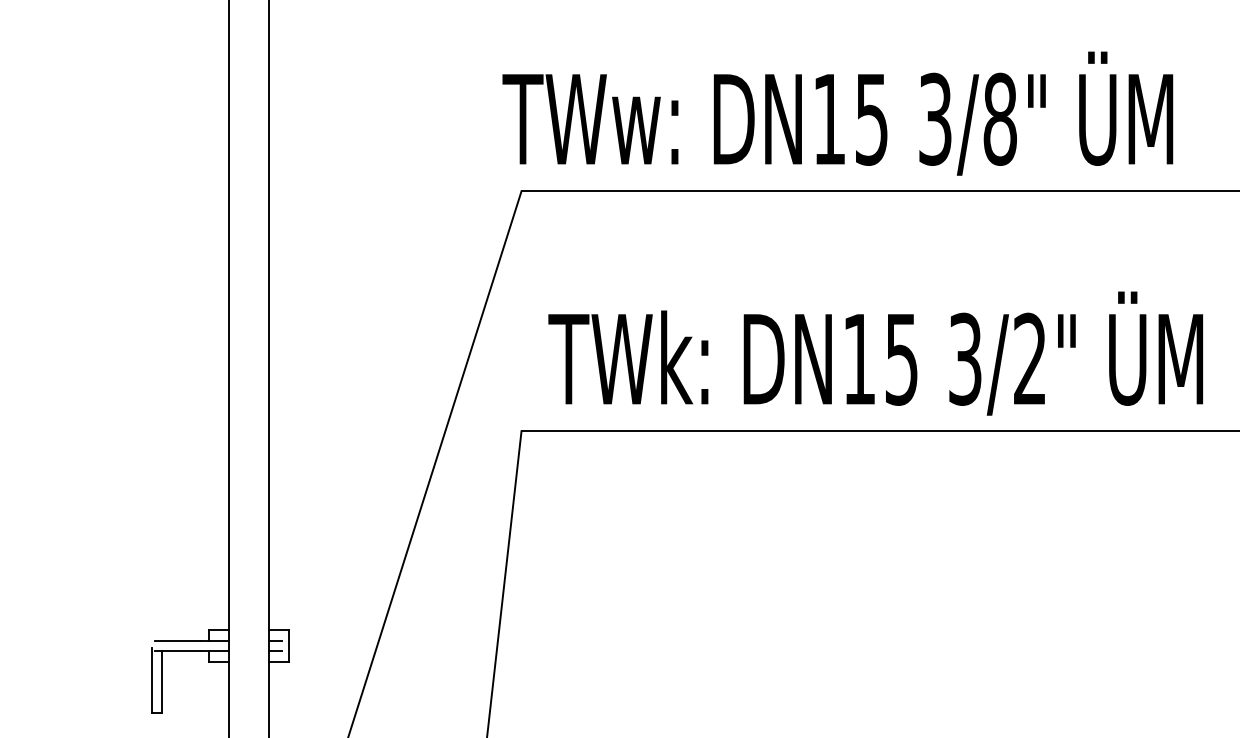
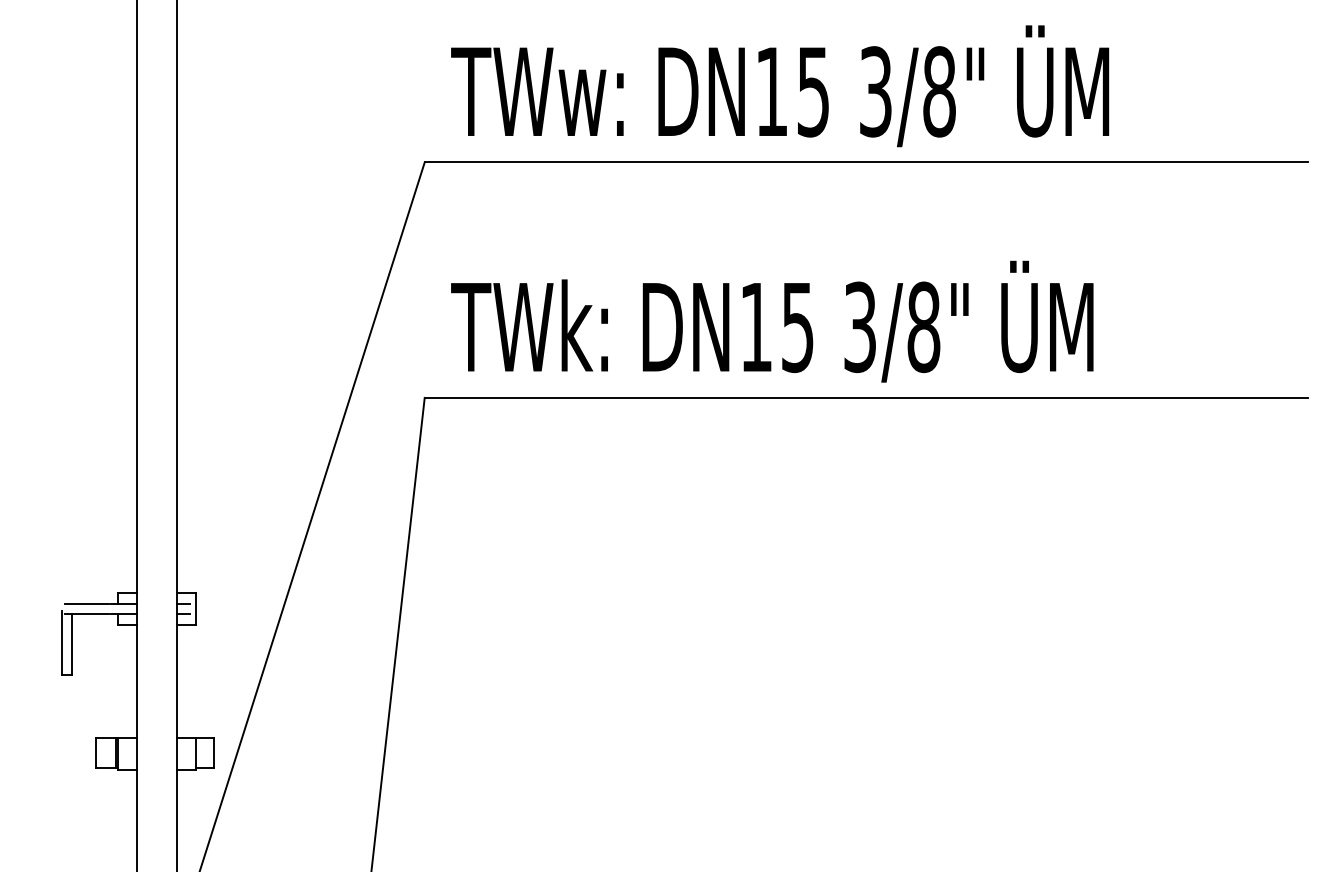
text: (838, 113) -> (780, 86), moved
text: (1029, 359) -> (923, 327), 3/2" -> 3/8"

